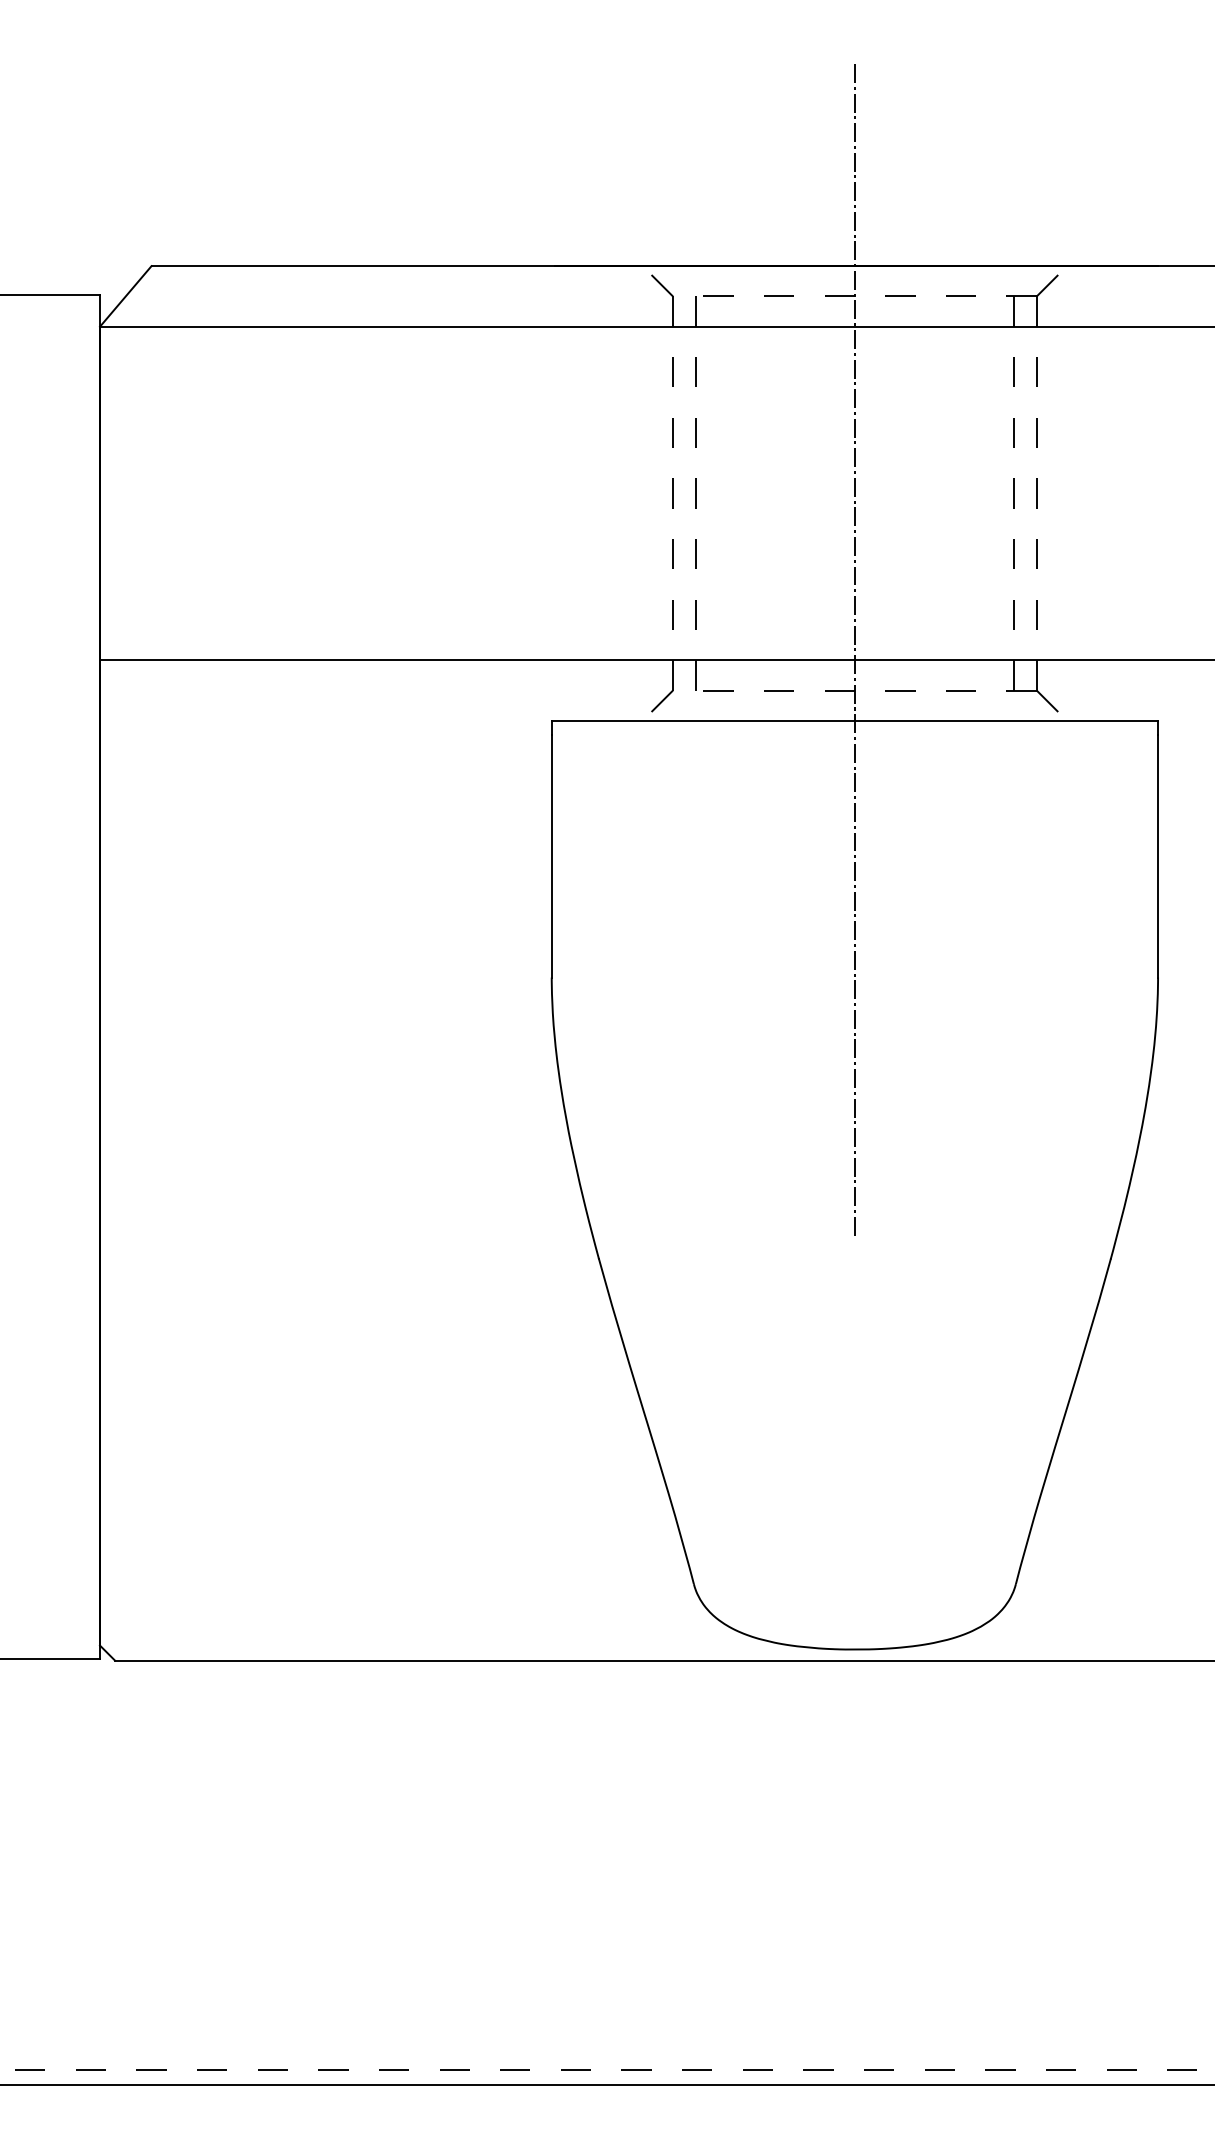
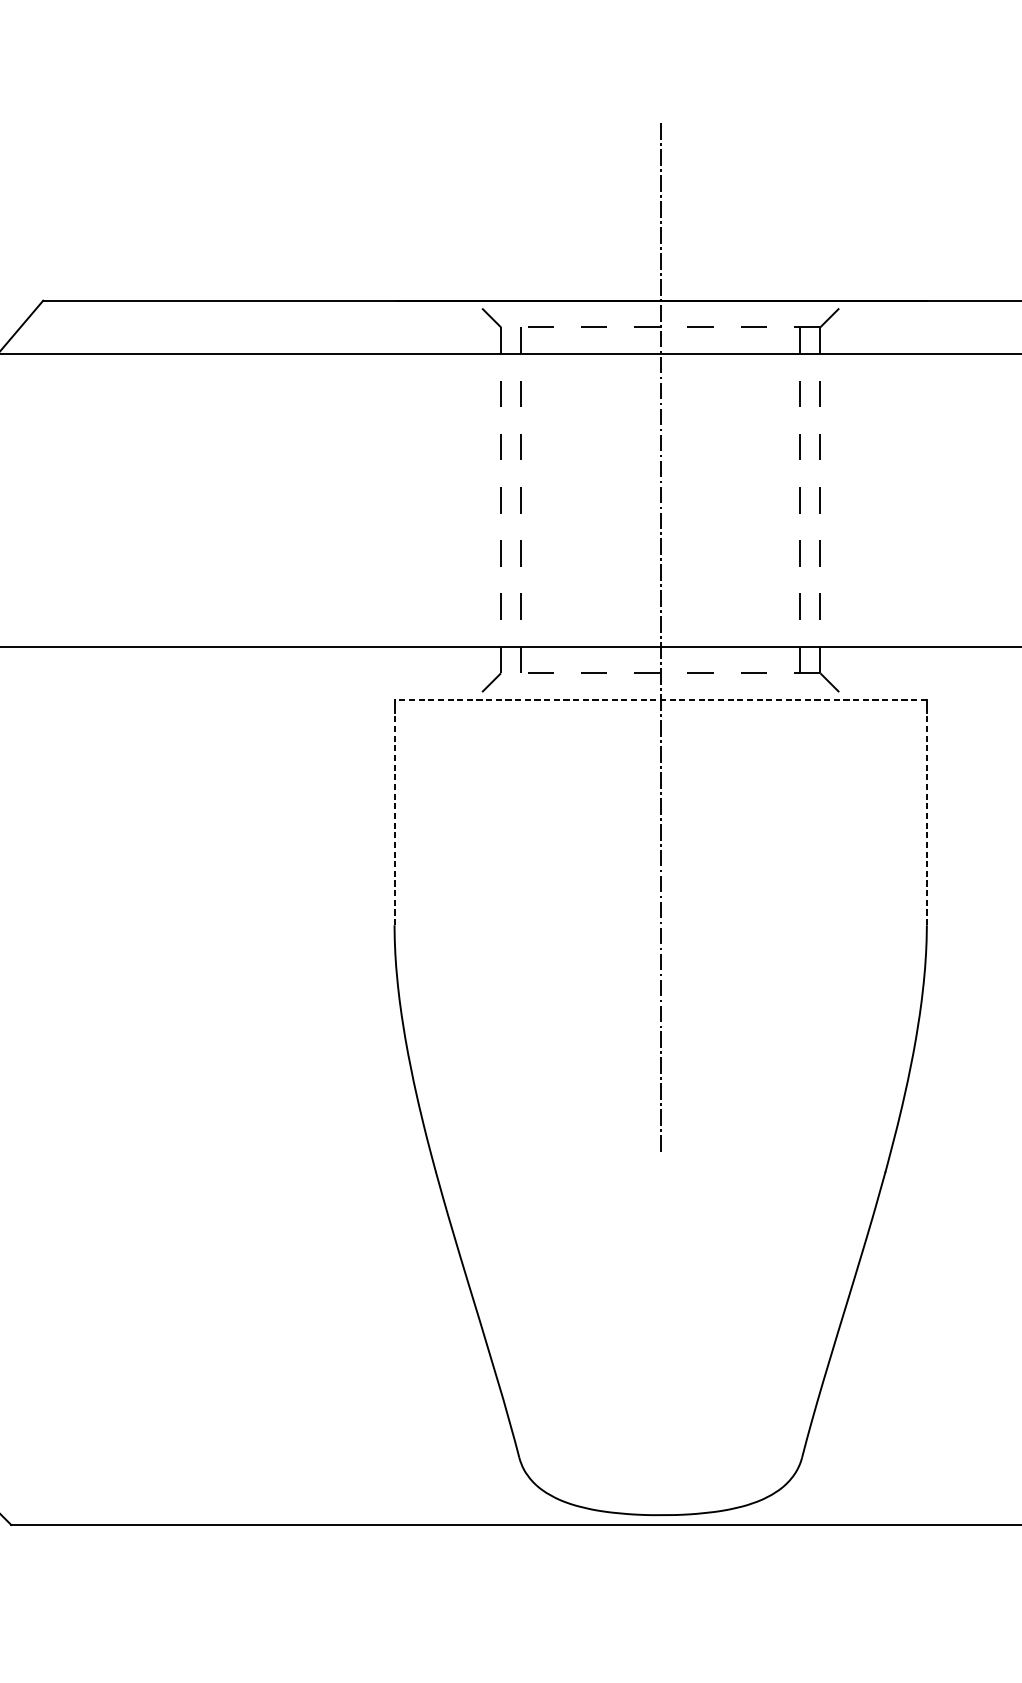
line: (854, 720) -> (660, 699), solid -> dashed
line: (551, 855) -> (394, 818), solid -> dashed
line: (1158, 855) -> (927, 818), solid -> dashed

